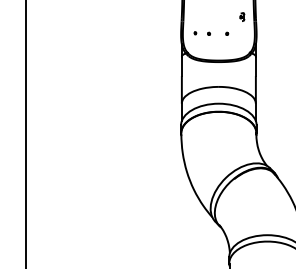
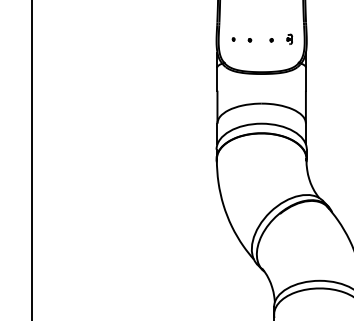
part: (242, 16) -> (289, 38), moved

